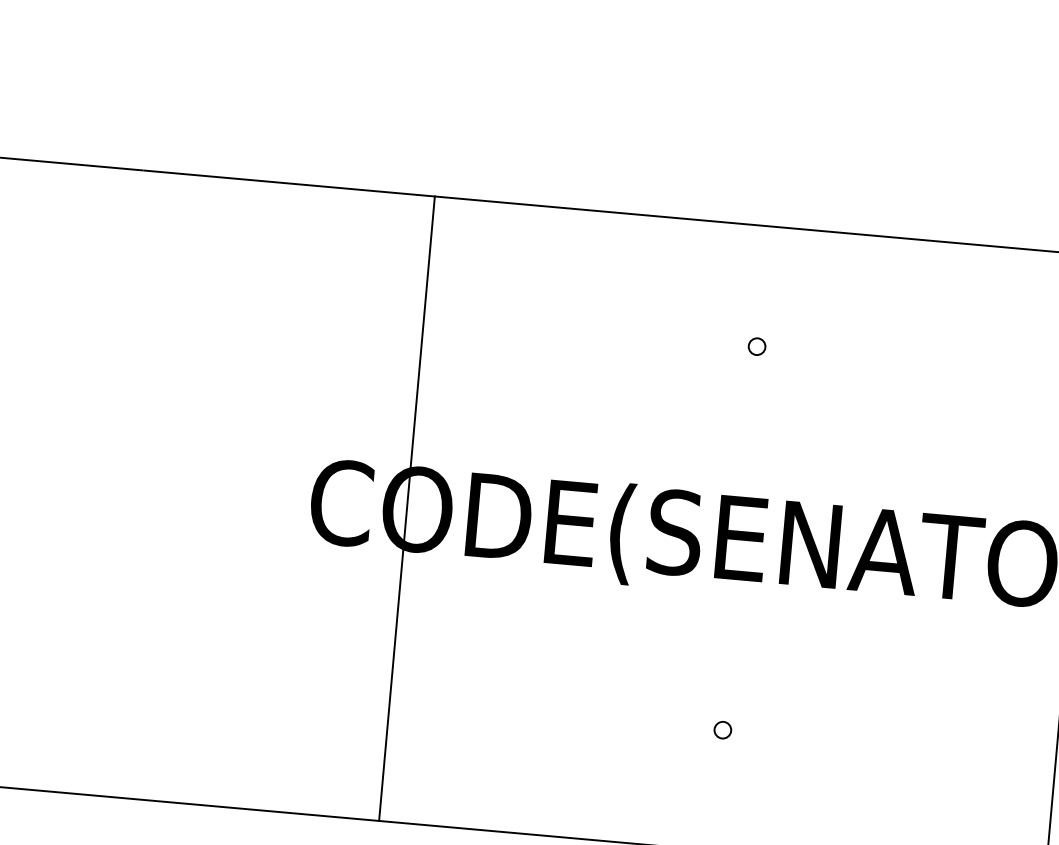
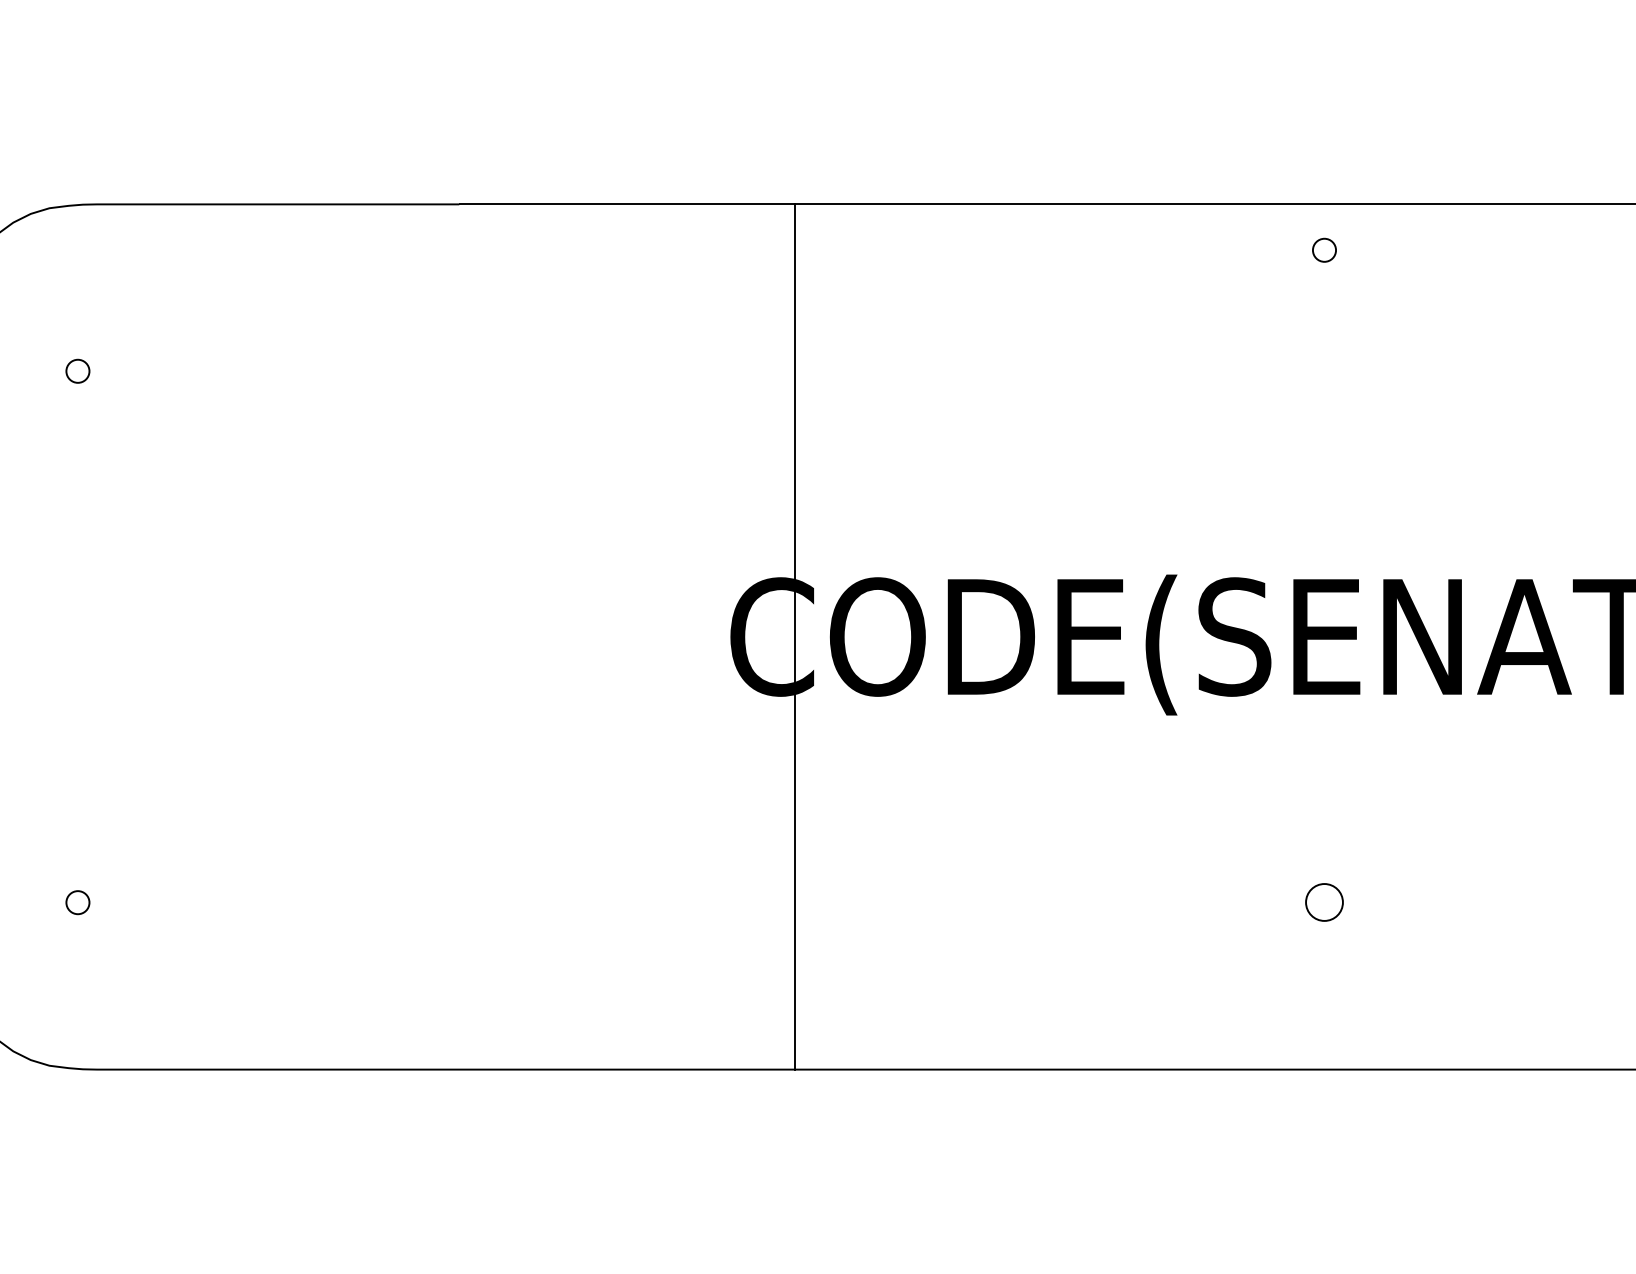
circle: (757, 346) -> (1324, 249), moved
line: (407, 508) -> (795, 636), moved
circle: (722, 730) -> (1324, 902), size x1.6

